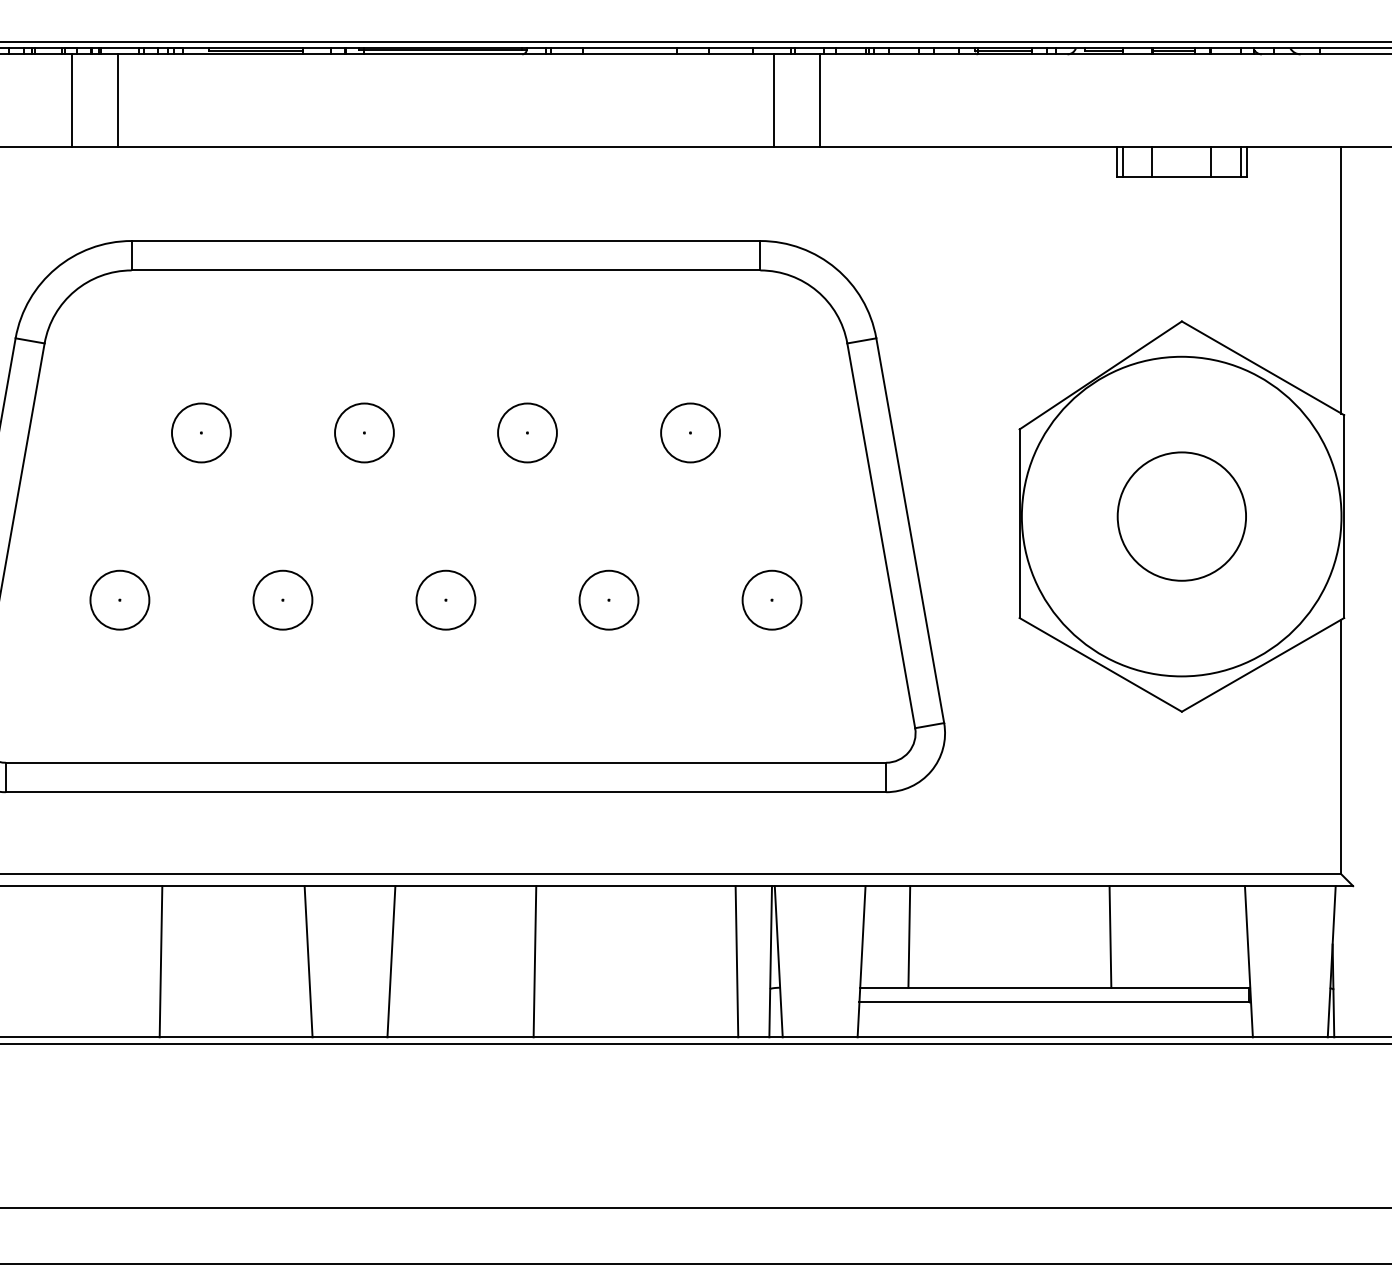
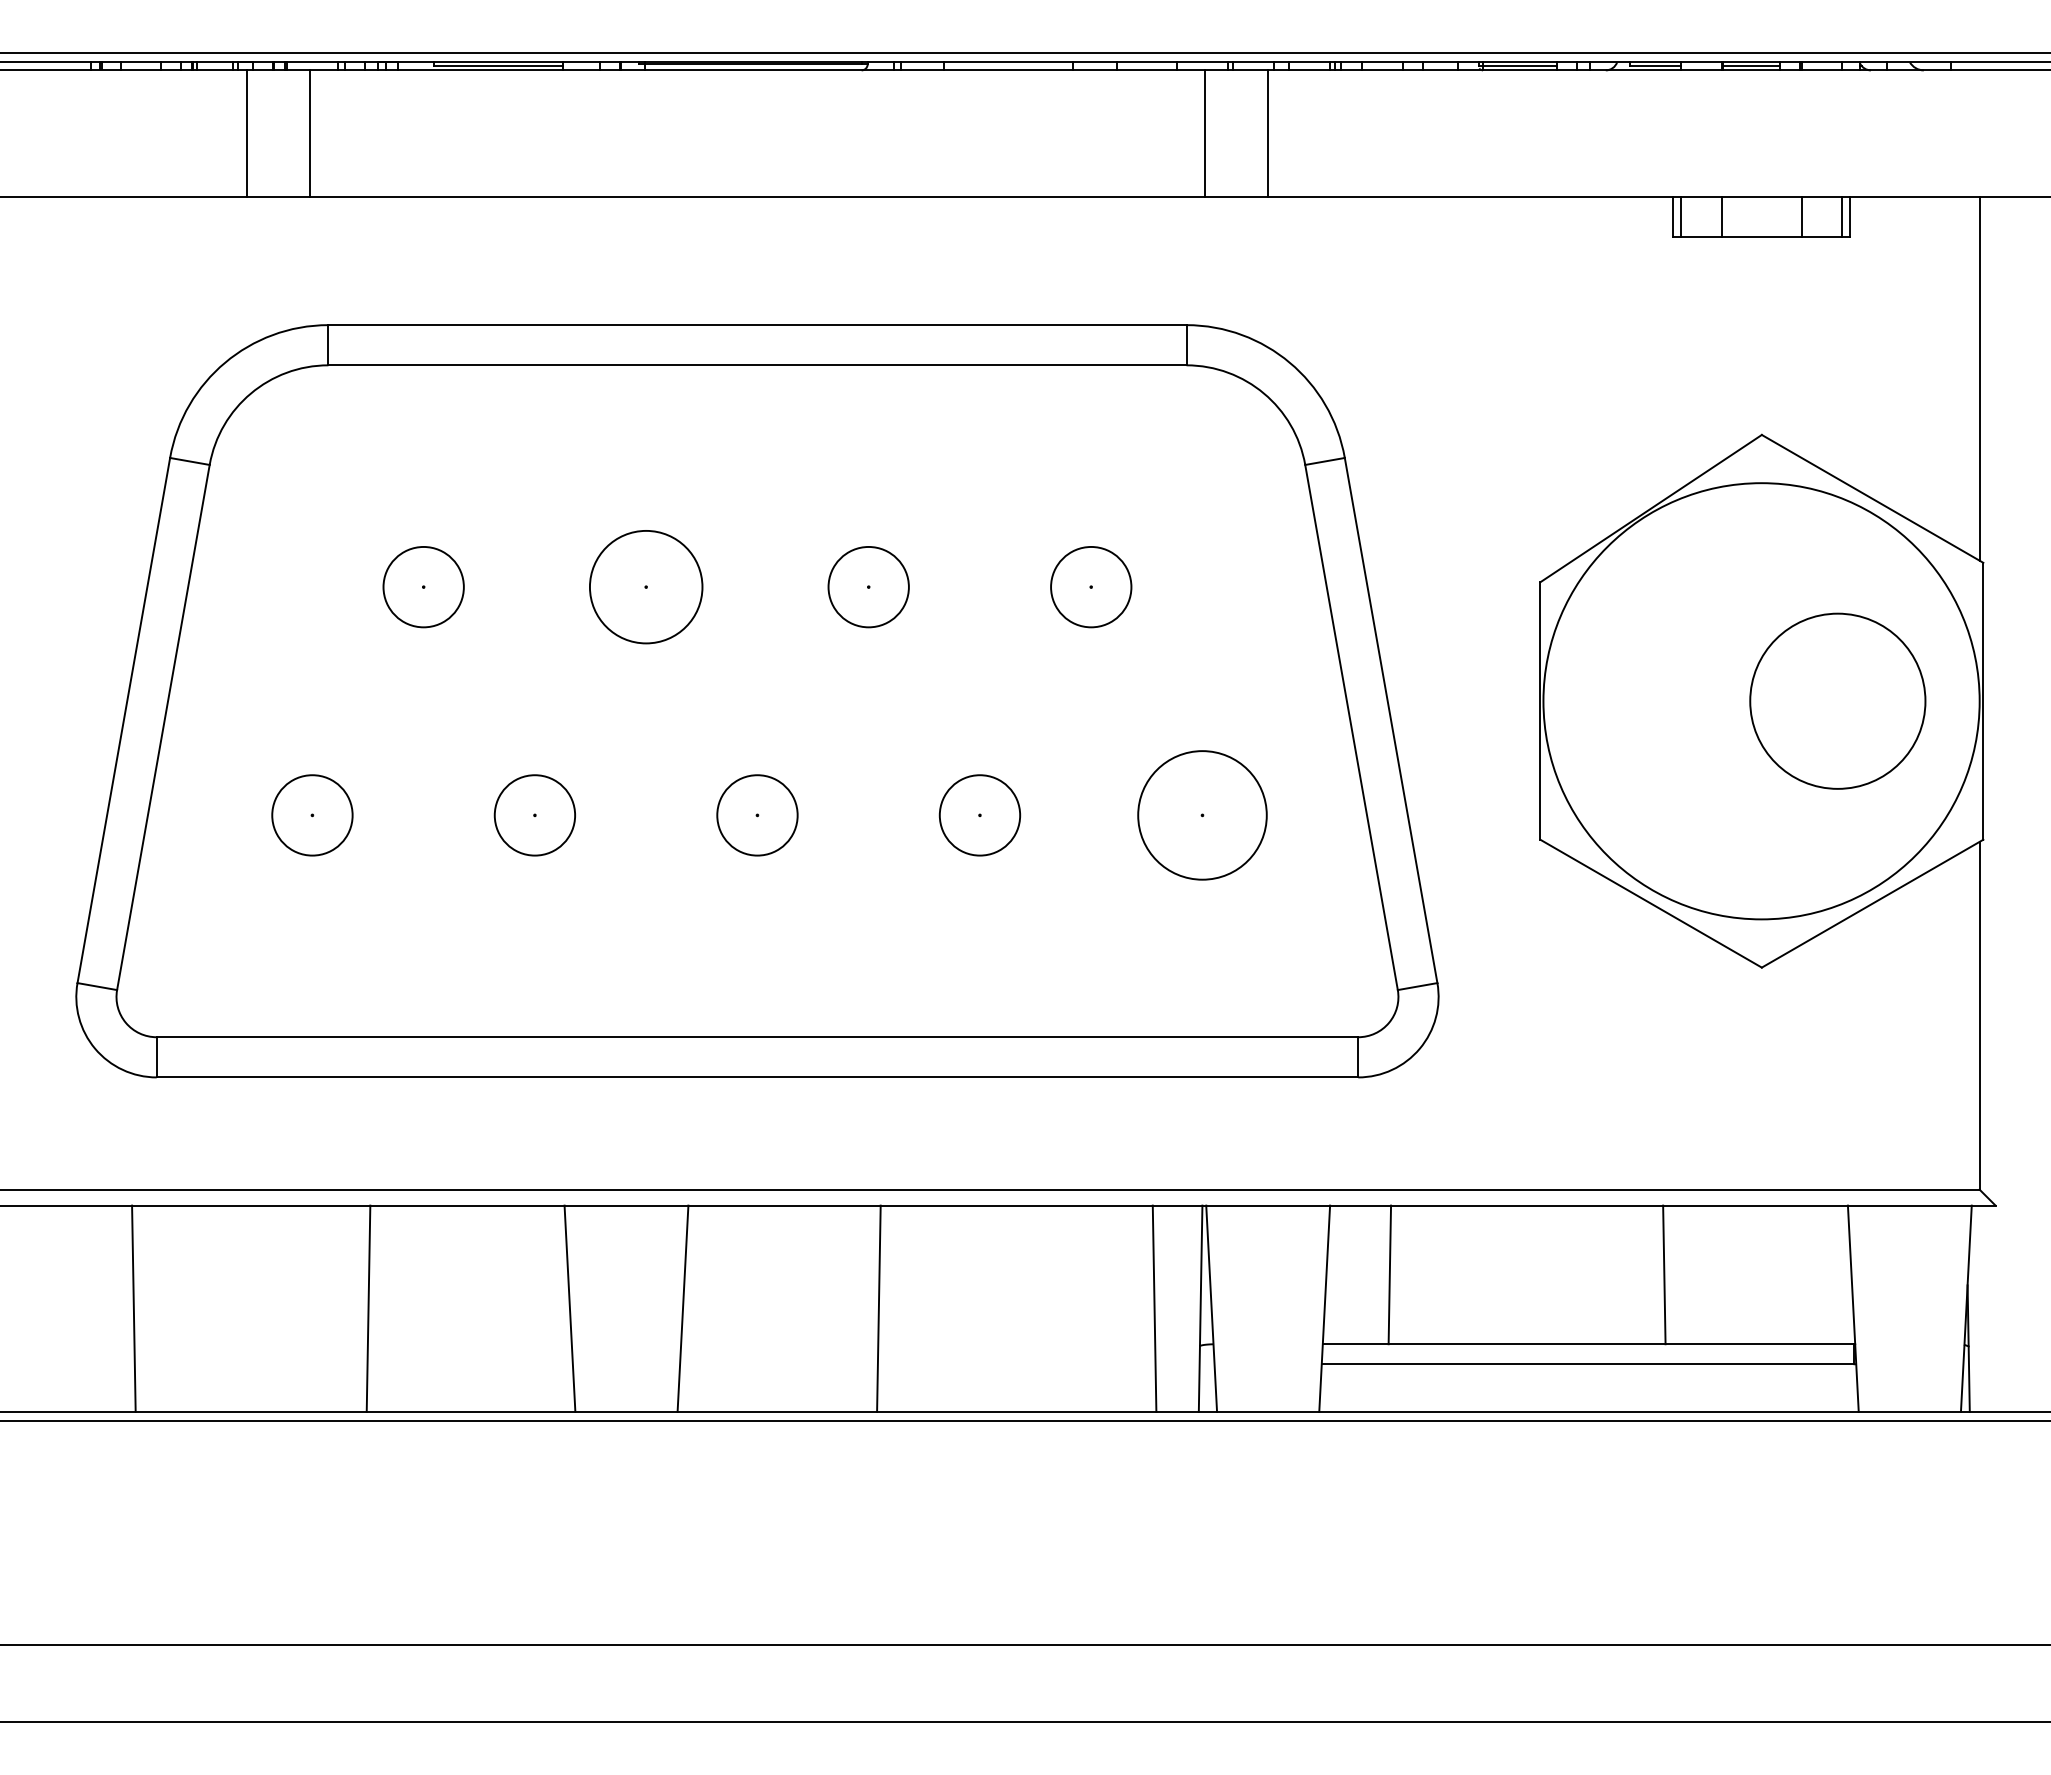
circle: (364, 432) -> (646, 586), size x1.4
circle: (1181, 516) -> (1837, 700), moved
circle: (772, 600) -> (1202, 815), size x1.6

